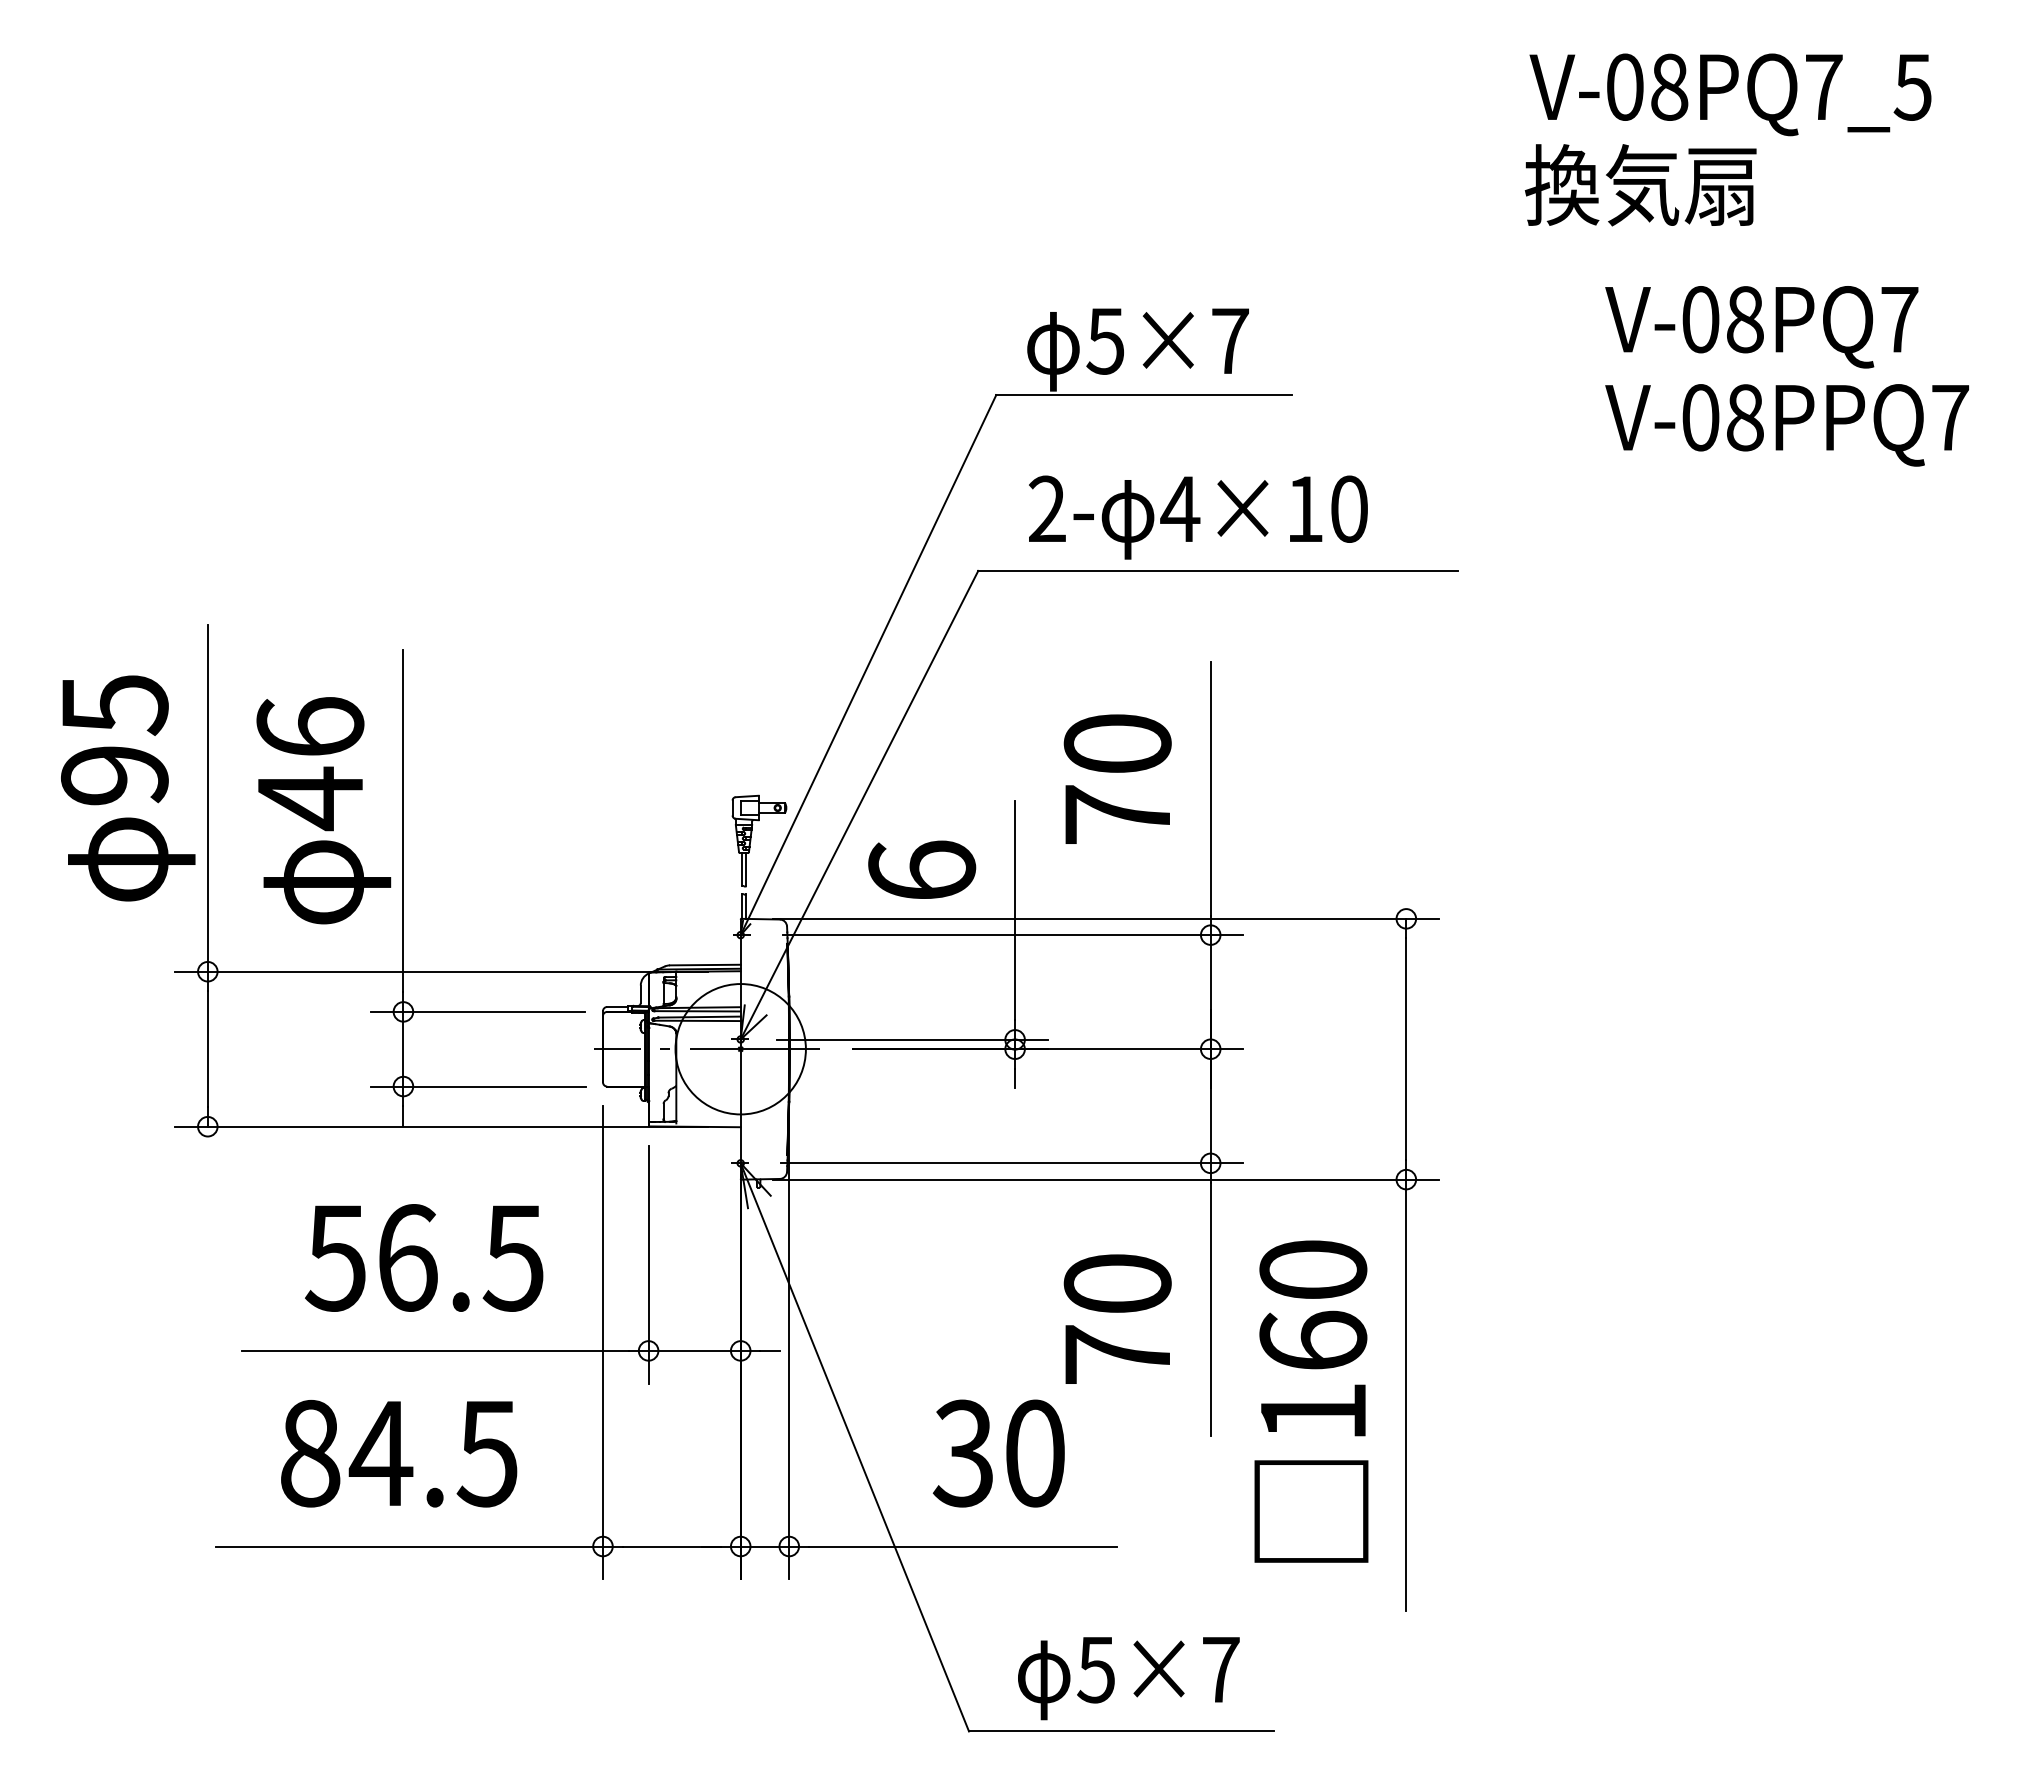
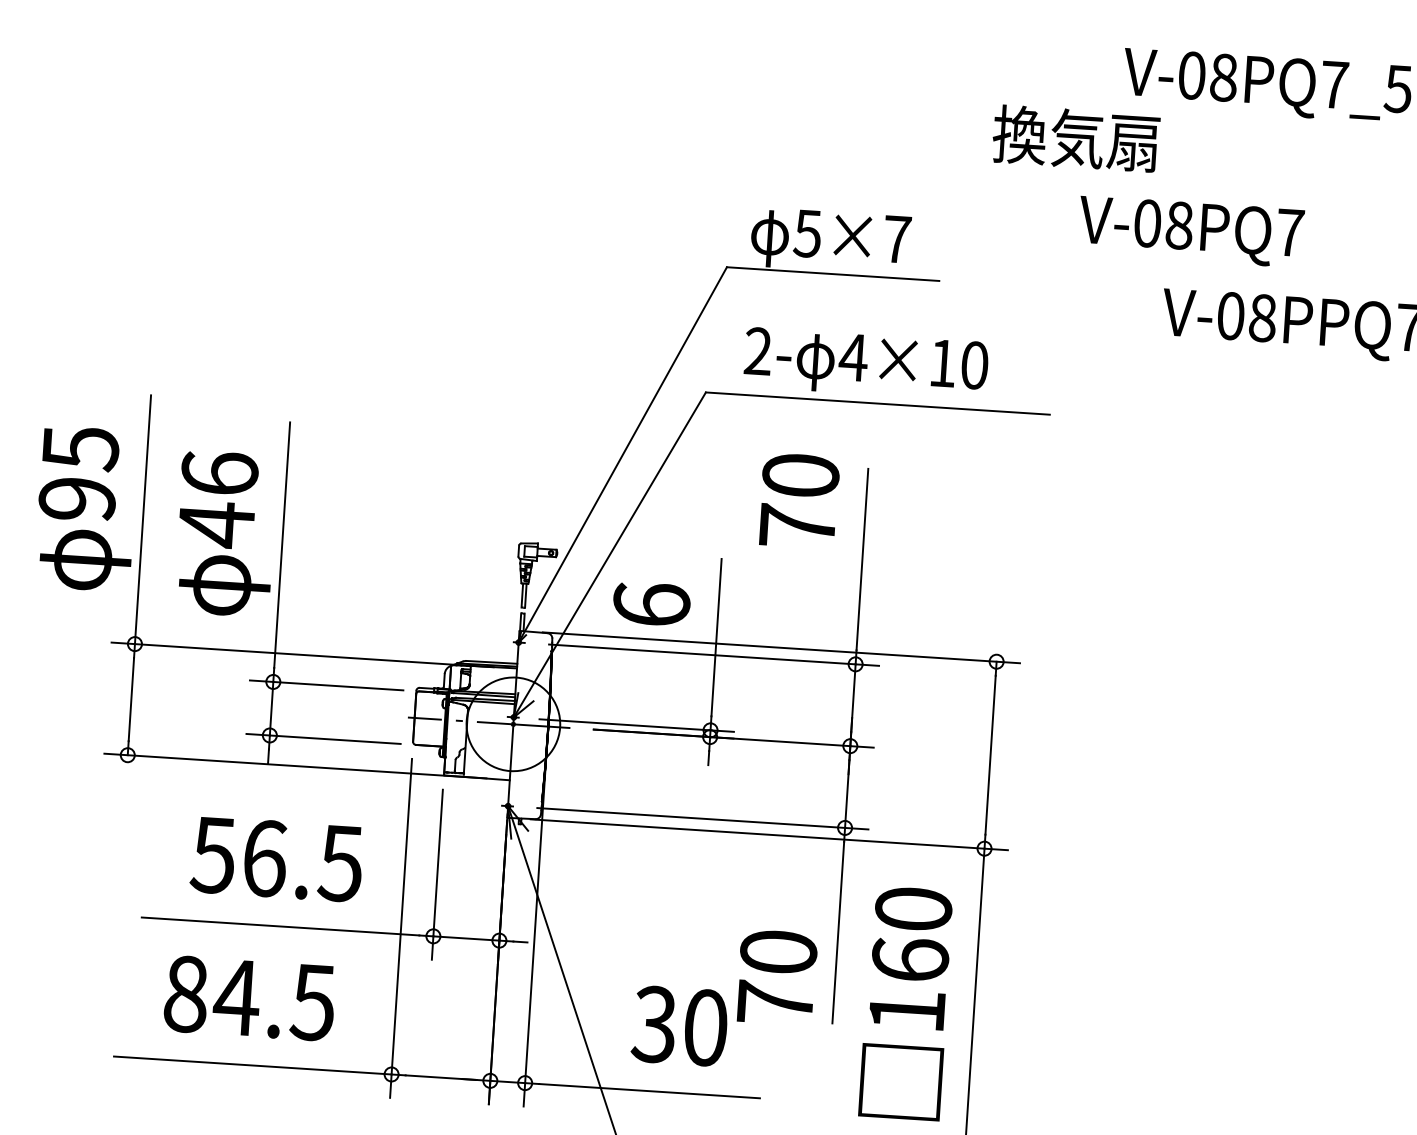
text: (1640, 185) -> (1075, 138), moved
text: (1761, 327) -> (1190, 232), moved
text: (1117, 778) -> (799, 500), moved
text: (1117, 1318) -> (776, 977), moved

